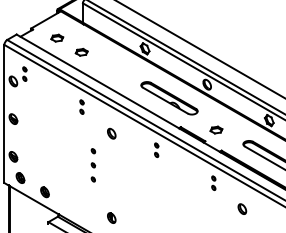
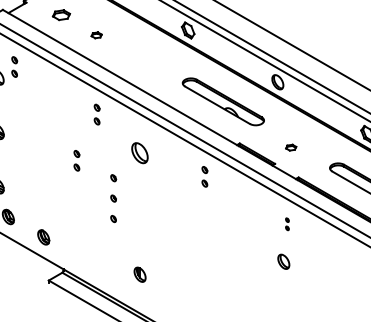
part: (81, 51) -> (96, 34), size x0.6
part: (216, 129) -> (291, 146), size x0.6
part: (111, 133) -> (139, 152), size x1.4
part: (67, 138) -> (76, 159), added
part: (213, 182) -> (286, 223), size x0.6
part: (242, 208) -> (284, 260), moved

